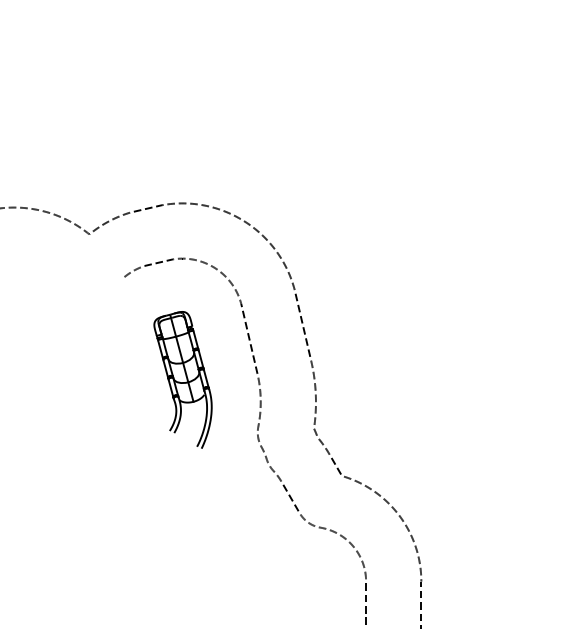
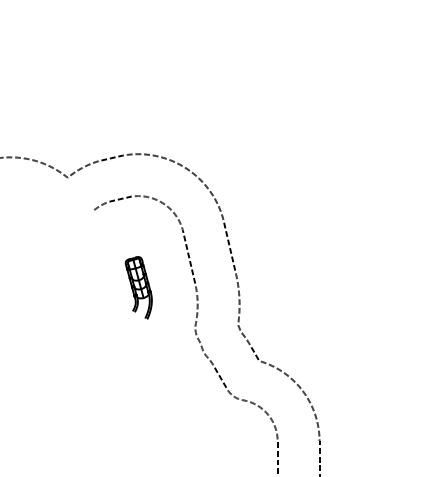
part: (182, 379) -> (138, 287), size x0.6

